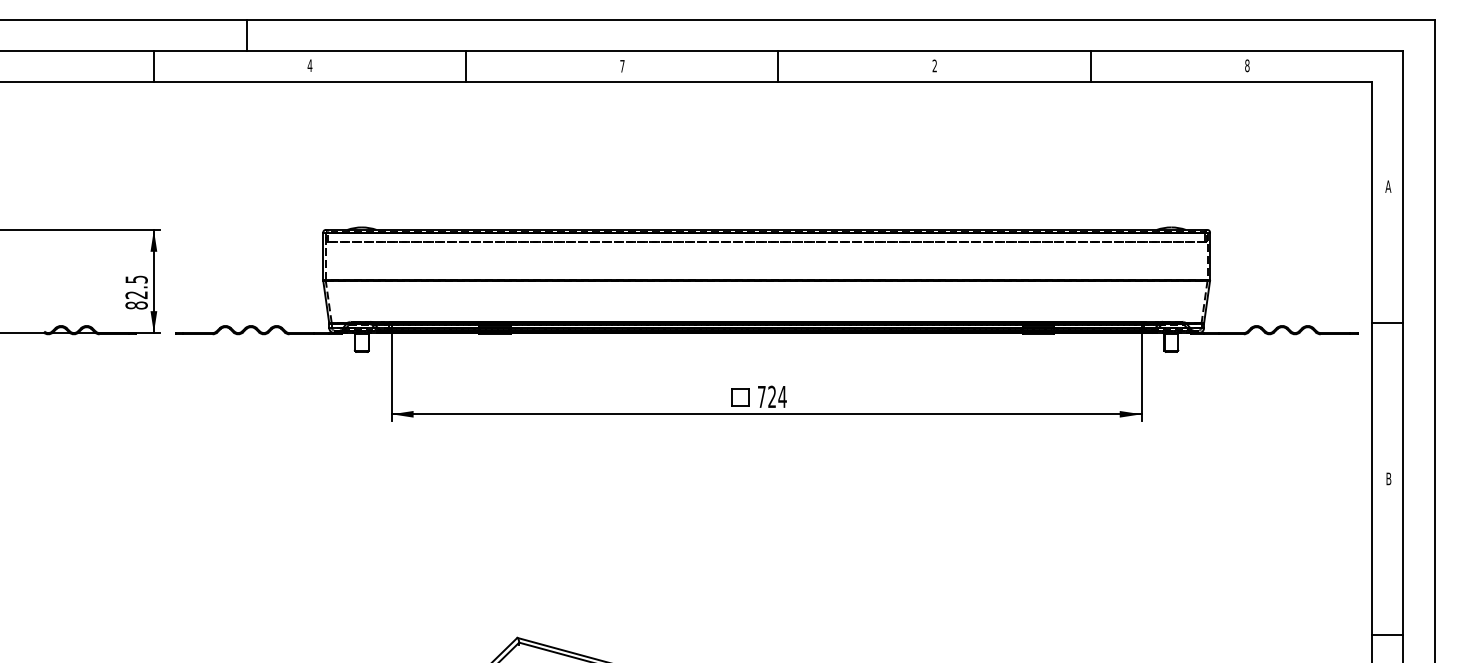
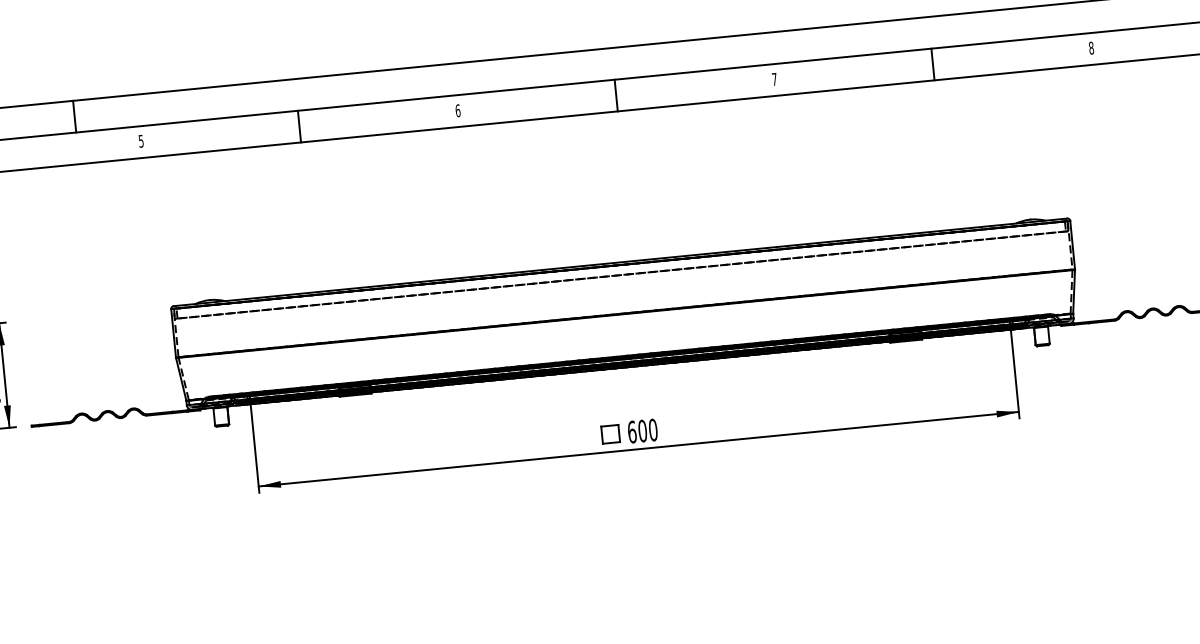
text: (309, 65) -> (140, 141), 4 -> 5
text: (934, 65) -> (774, 78), 2 -> 7
text: (622, 66) -> (458, 111), 7 -> 6
text: (771, 396) -> (641, 430), 724 -> 600

